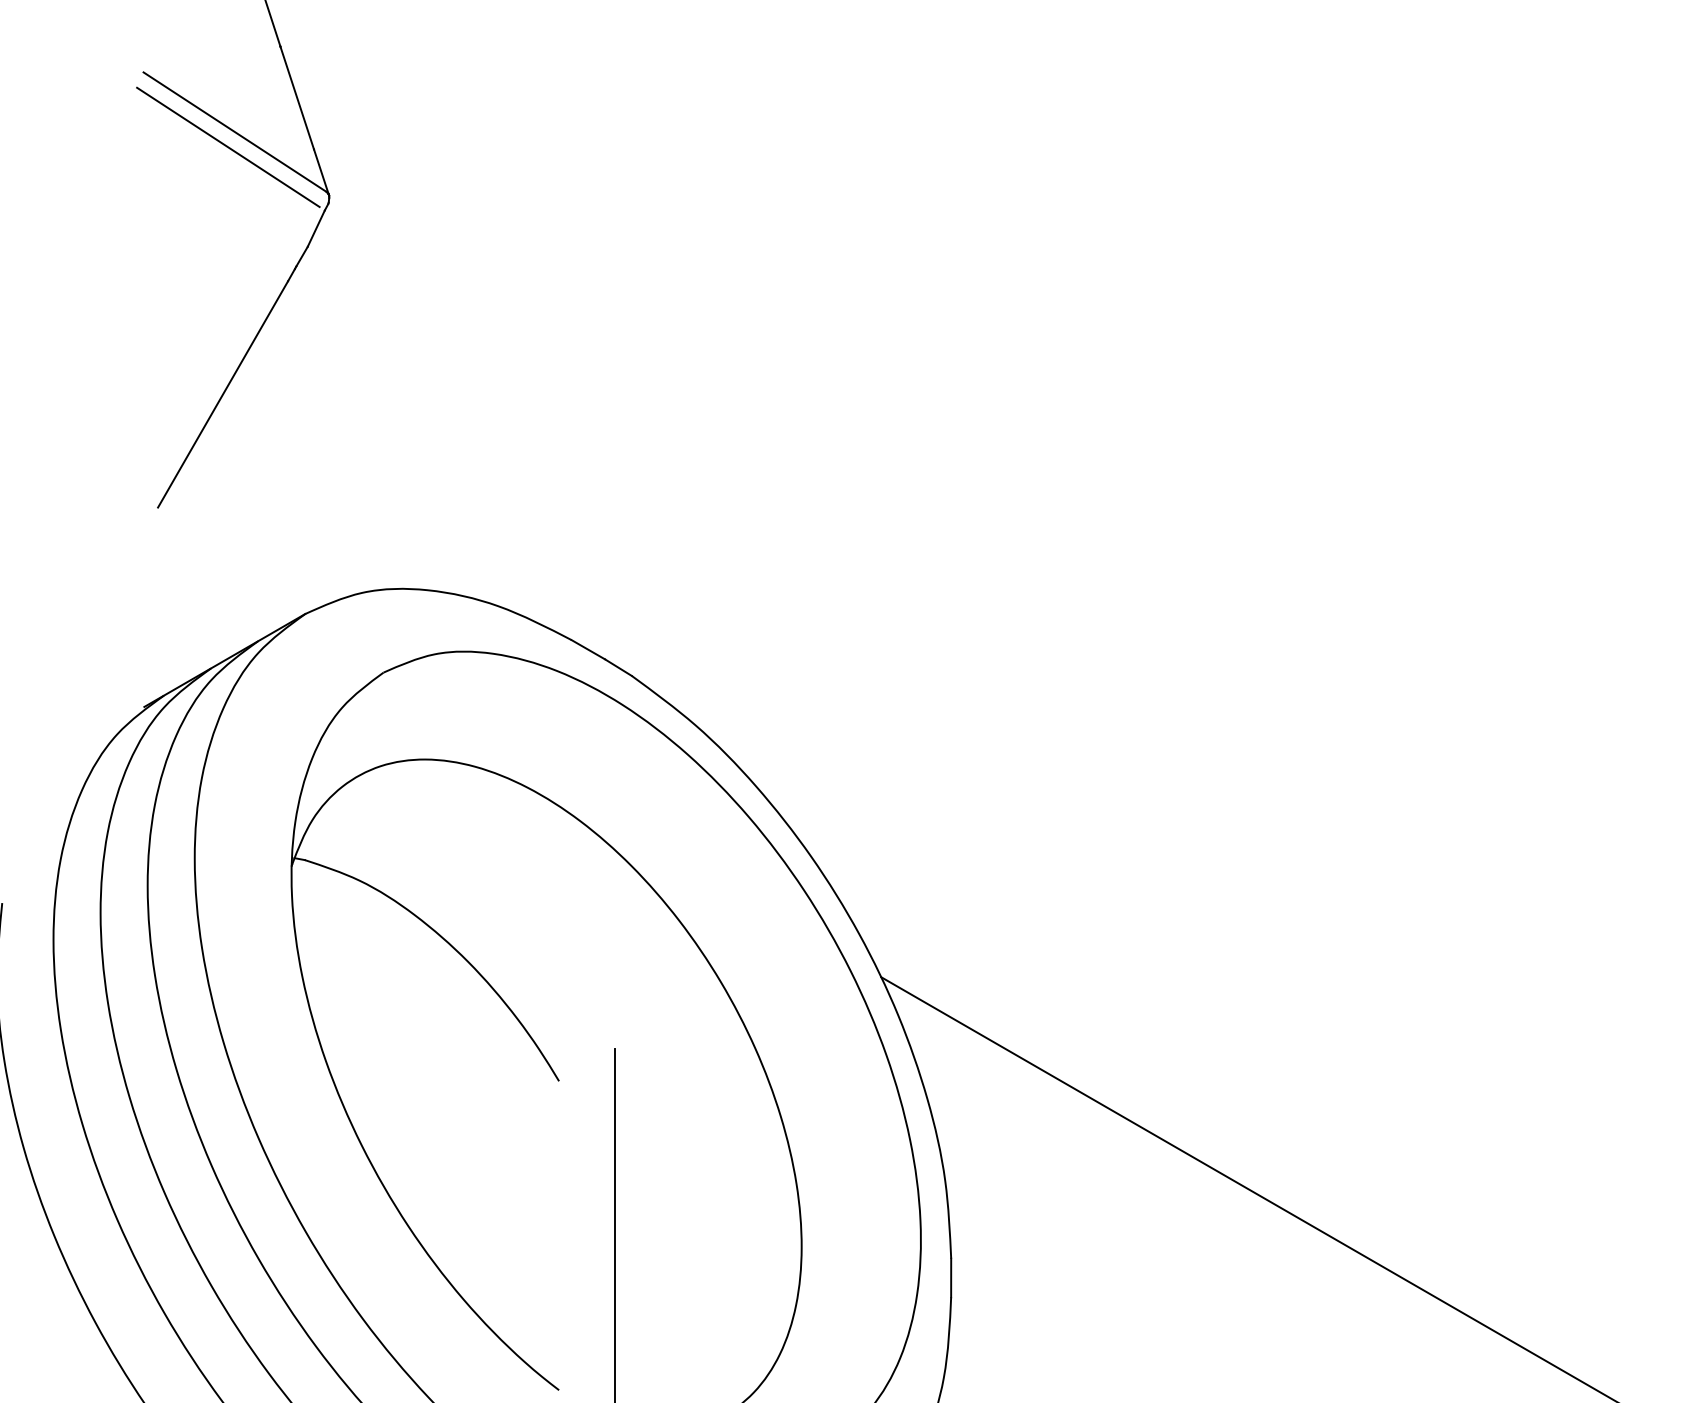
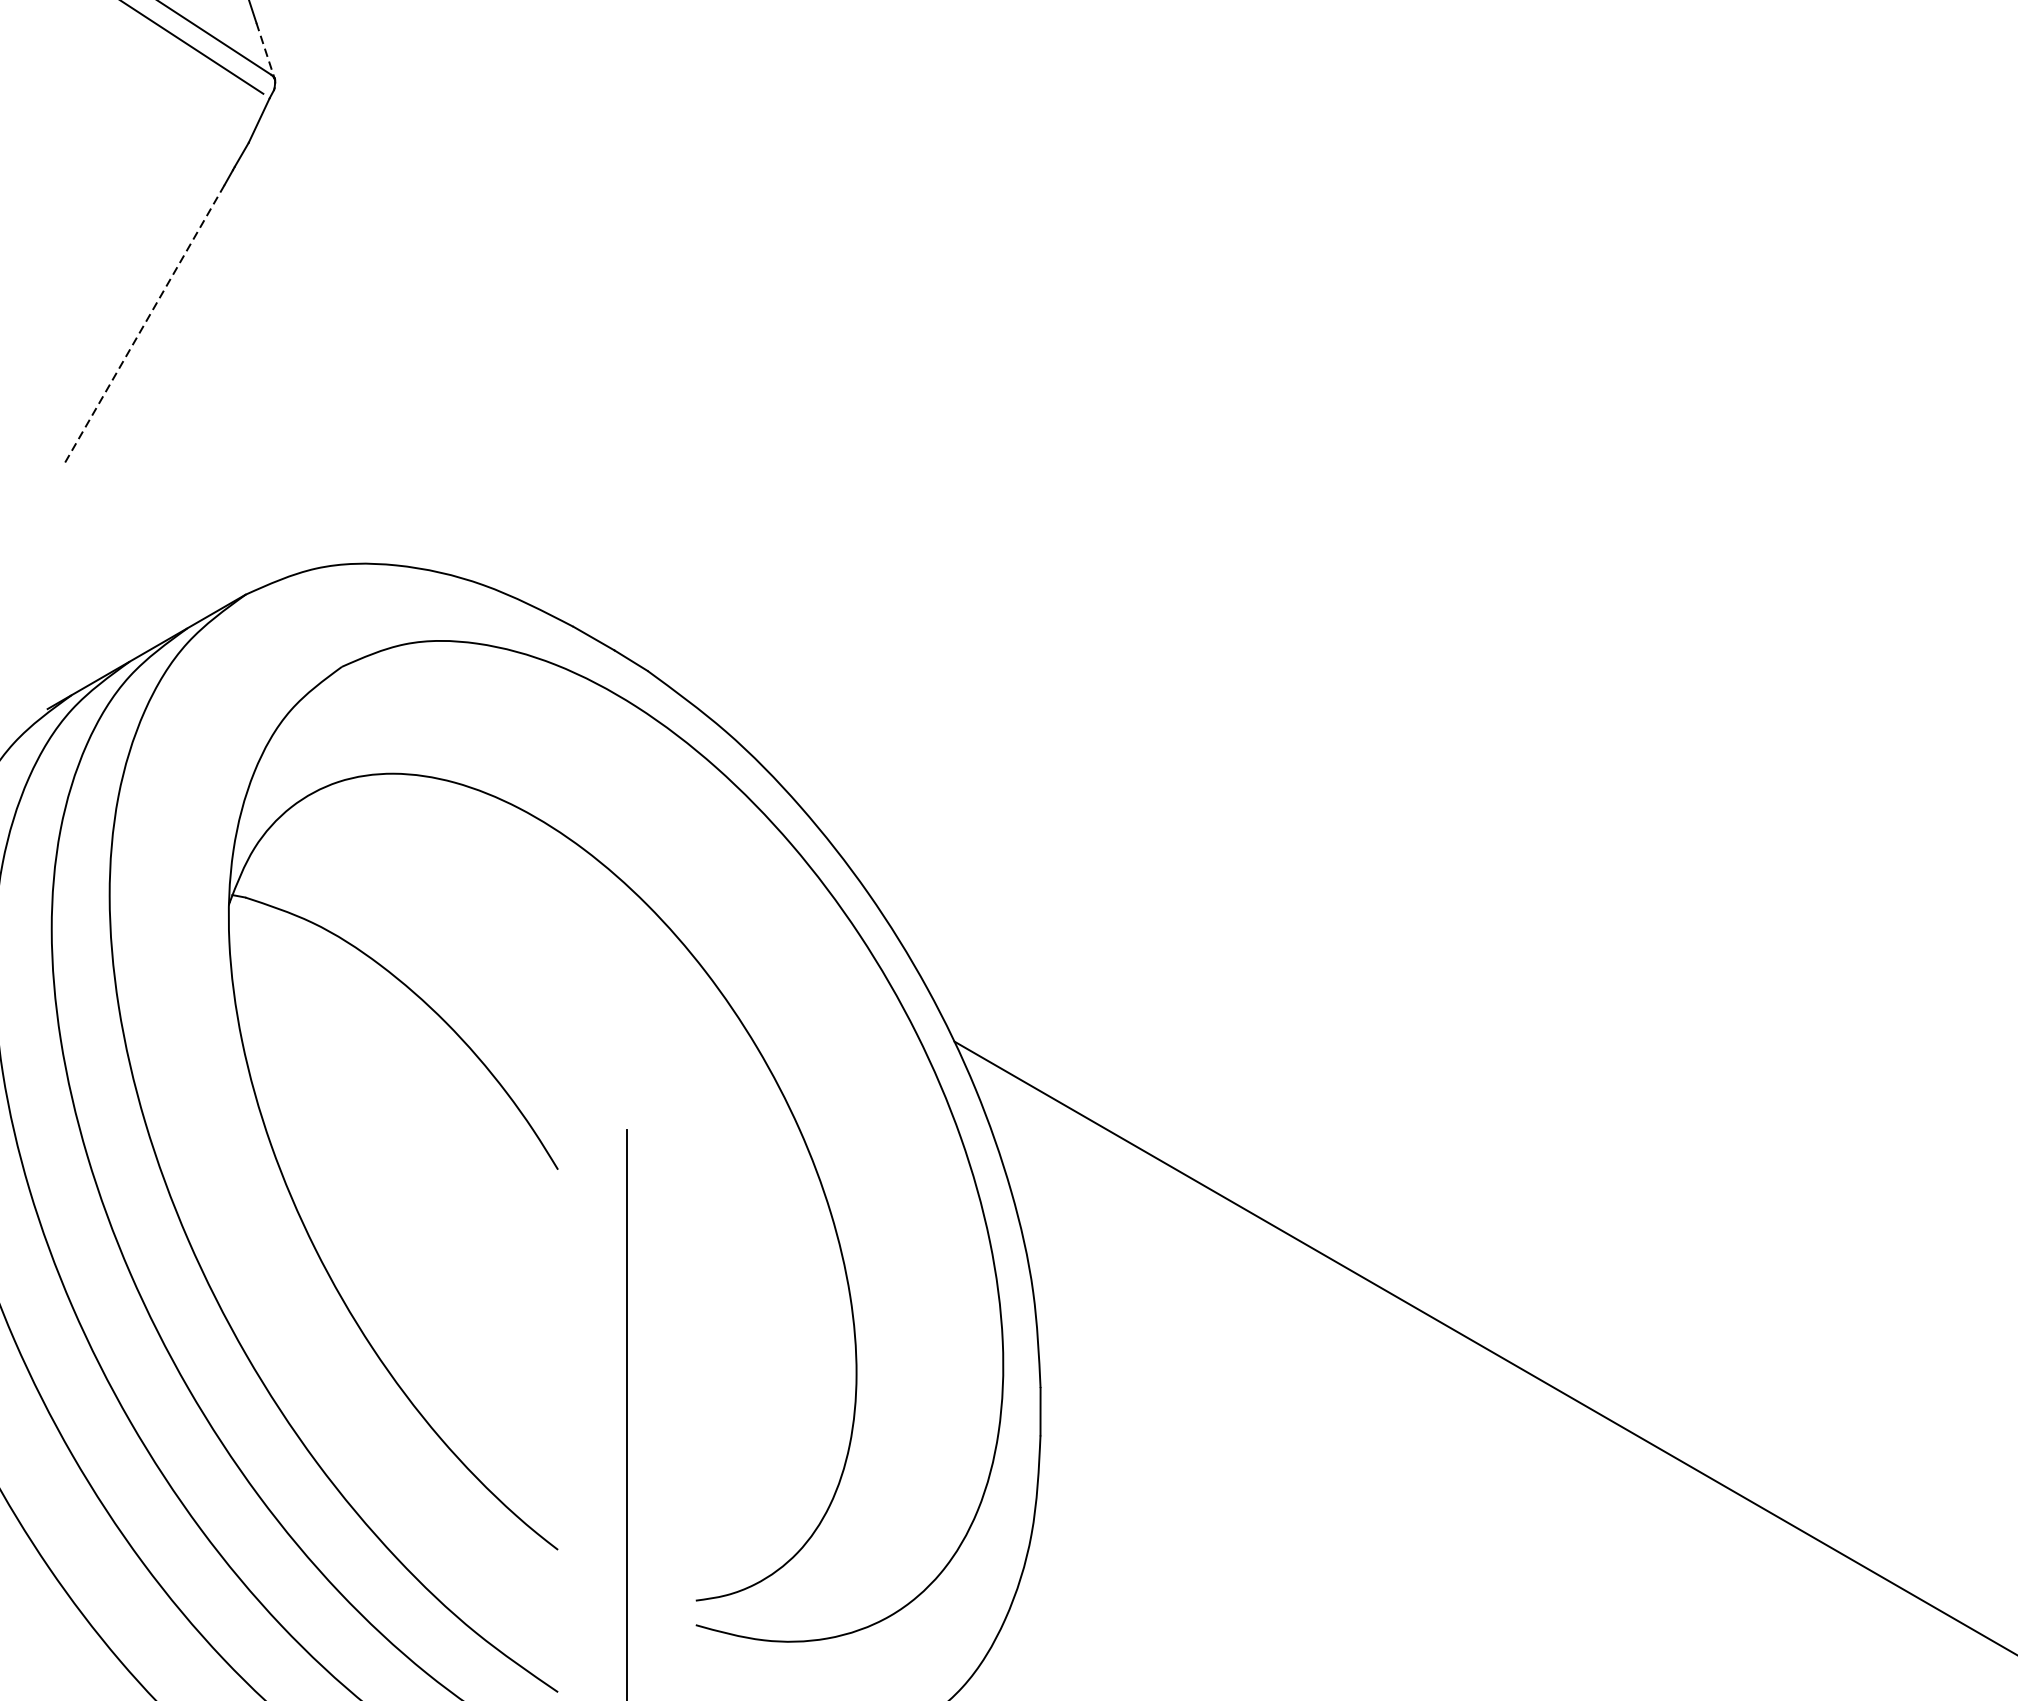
line: (321, 172) -> (265, 51), solid -> dashed
line: (223, 394) -> (145, 324), solid -> dashed

